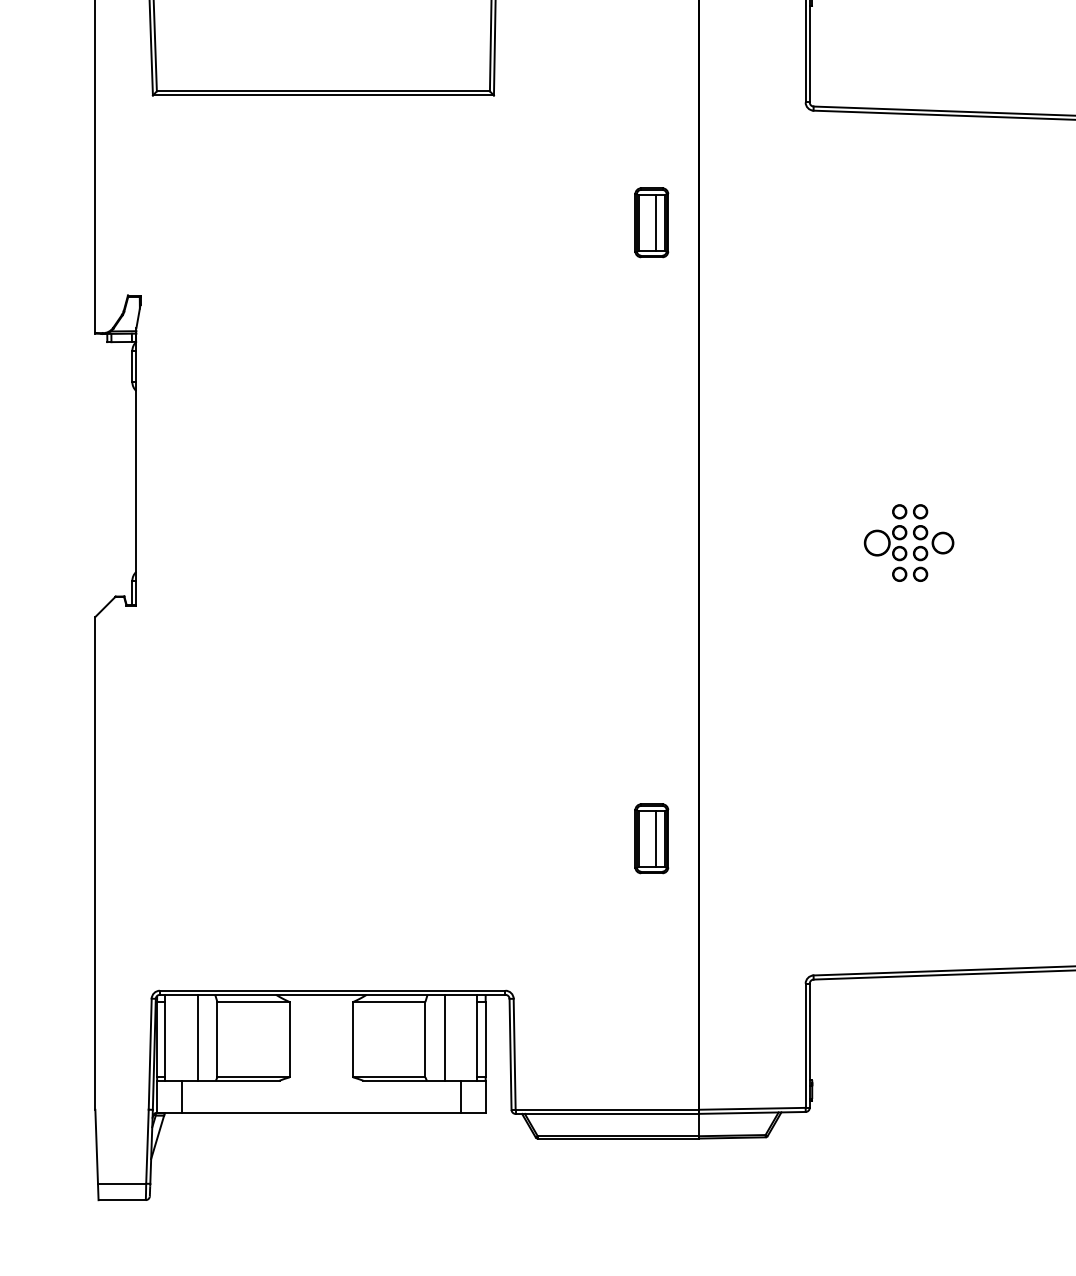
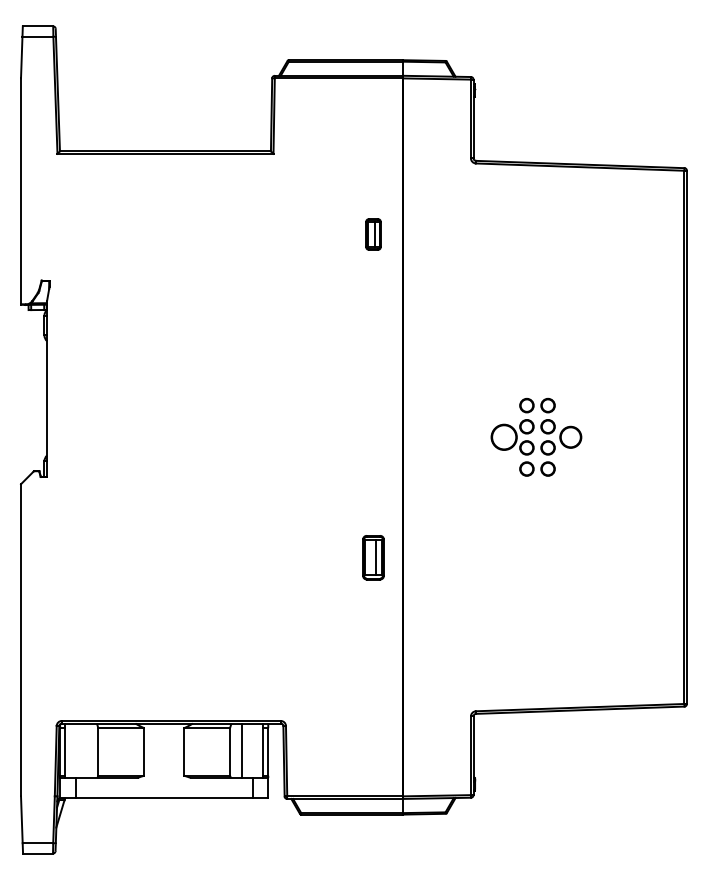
part: (651, 222) -> (373, 234), size x0.7
part: (909, 543) -> (536, 437), size x1.6
part: (651, 838) -> (373, 557), moved
line: (198, 1037) -> (86, 750), removed

